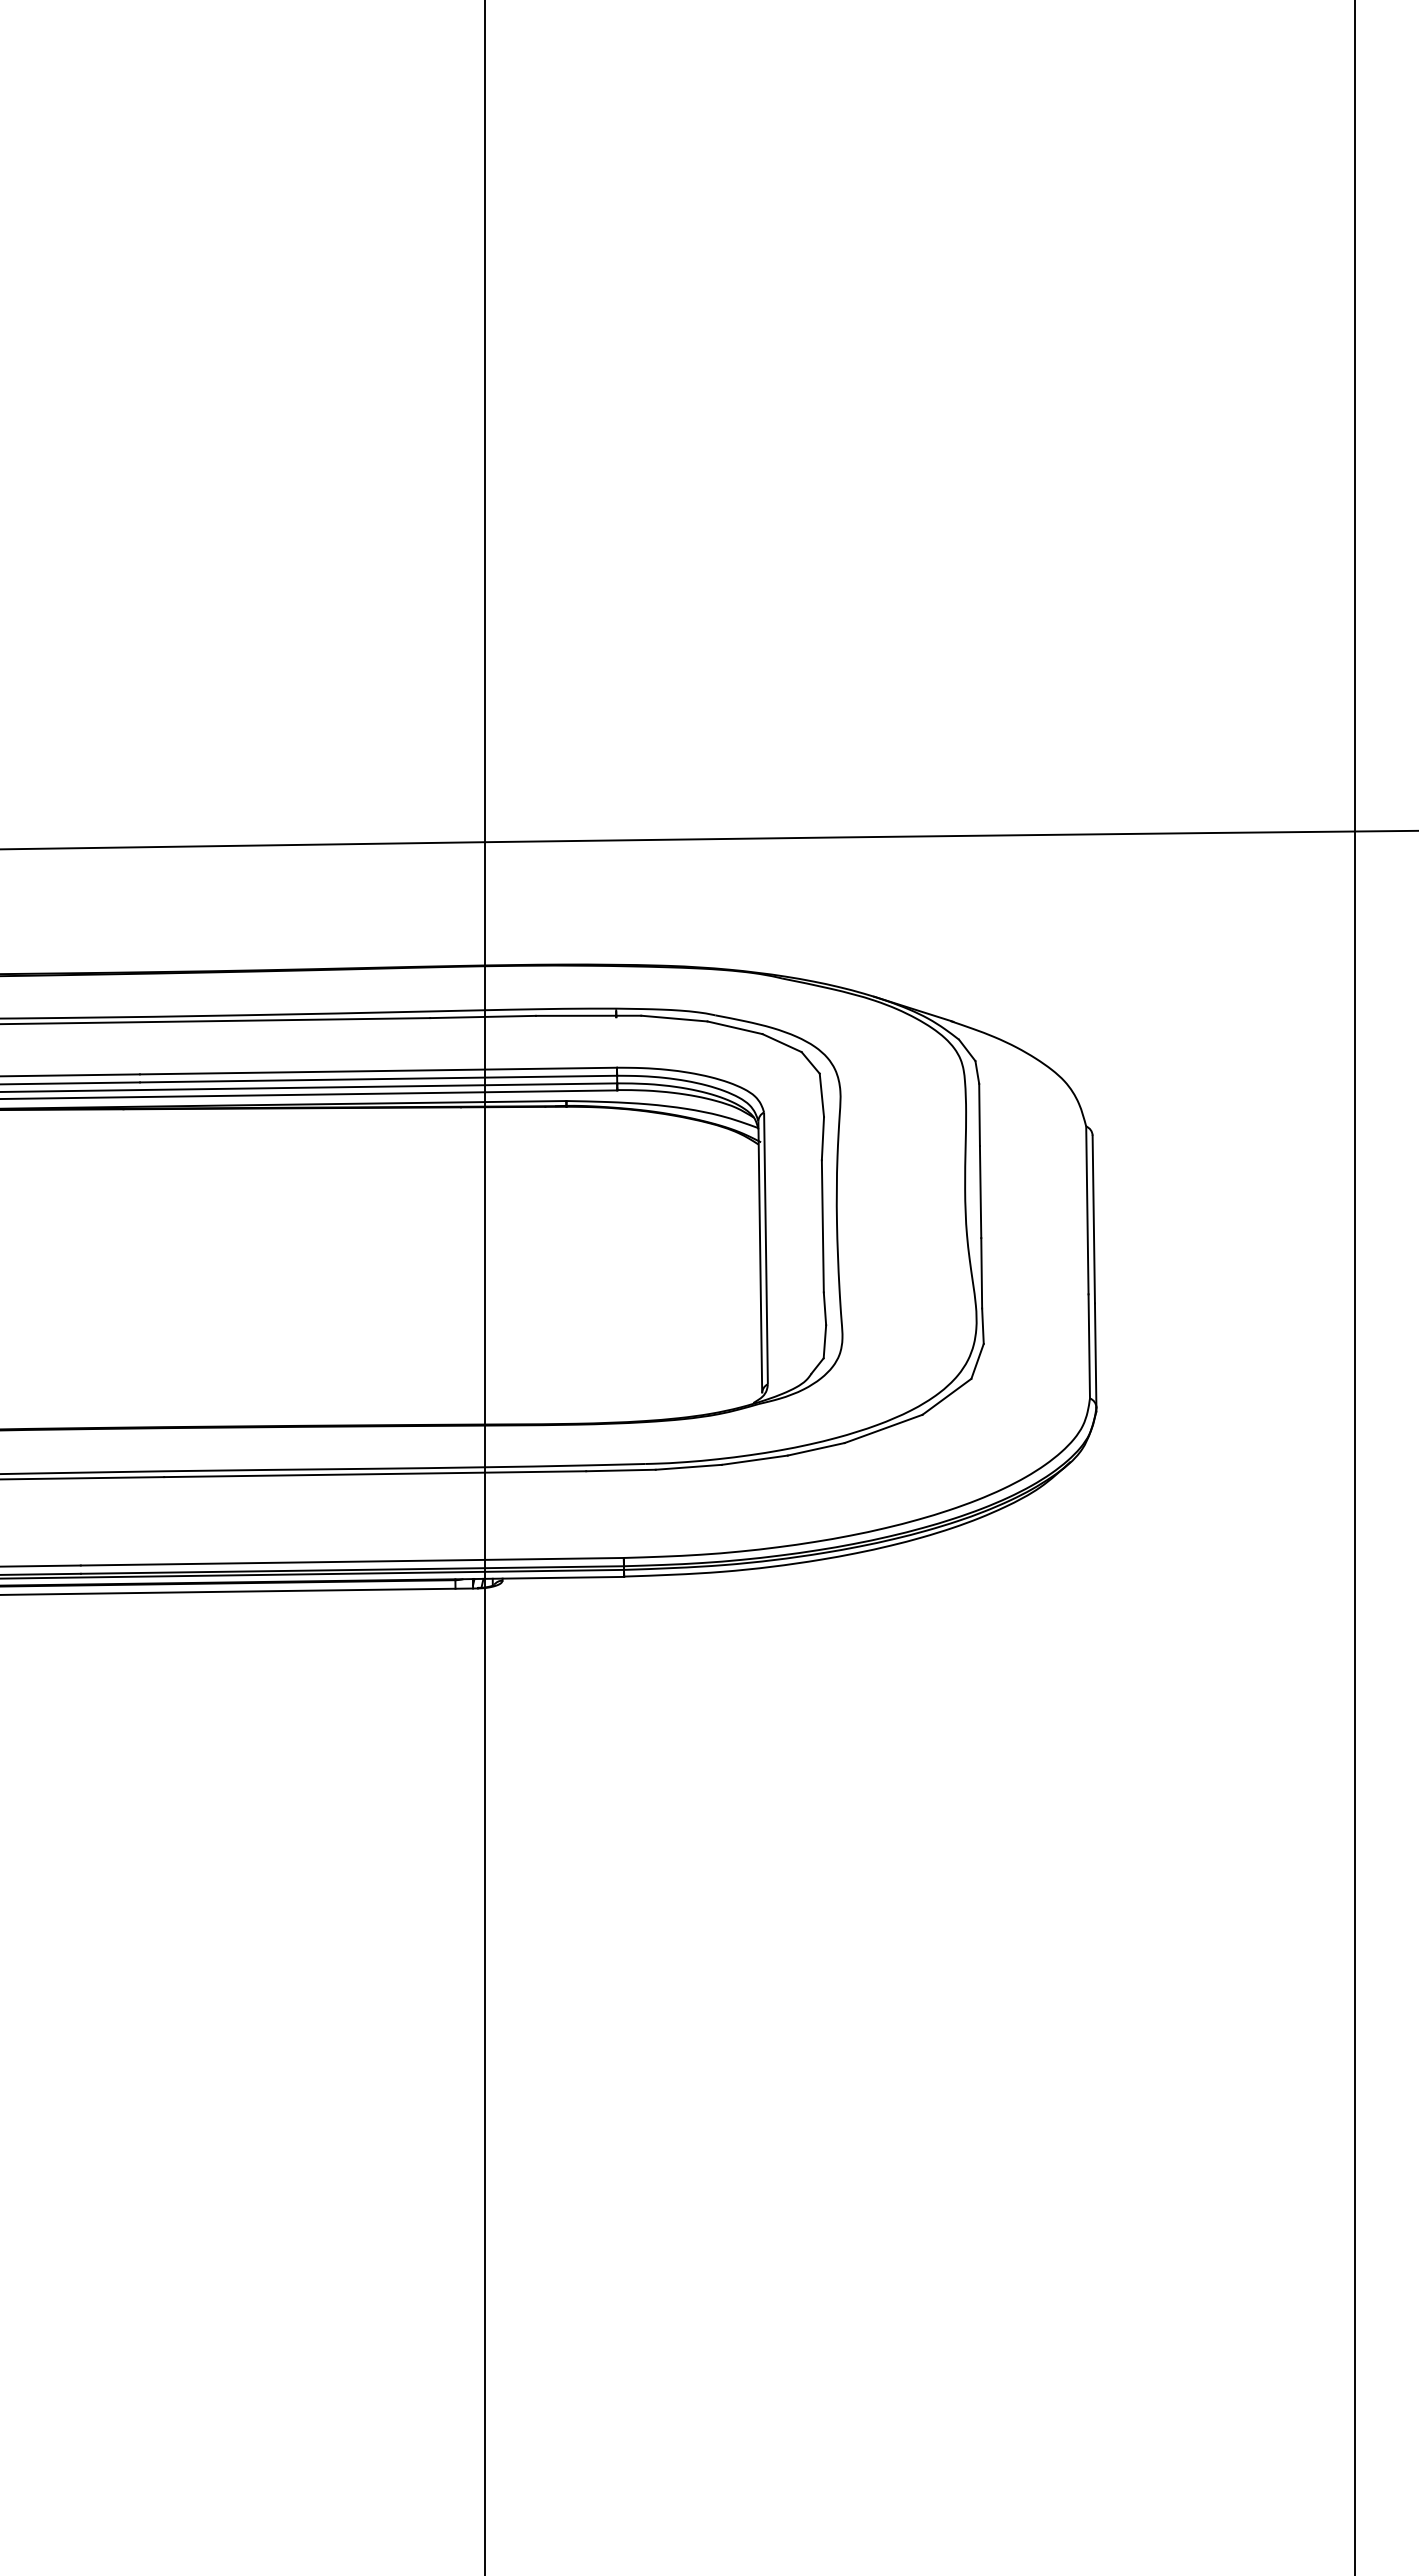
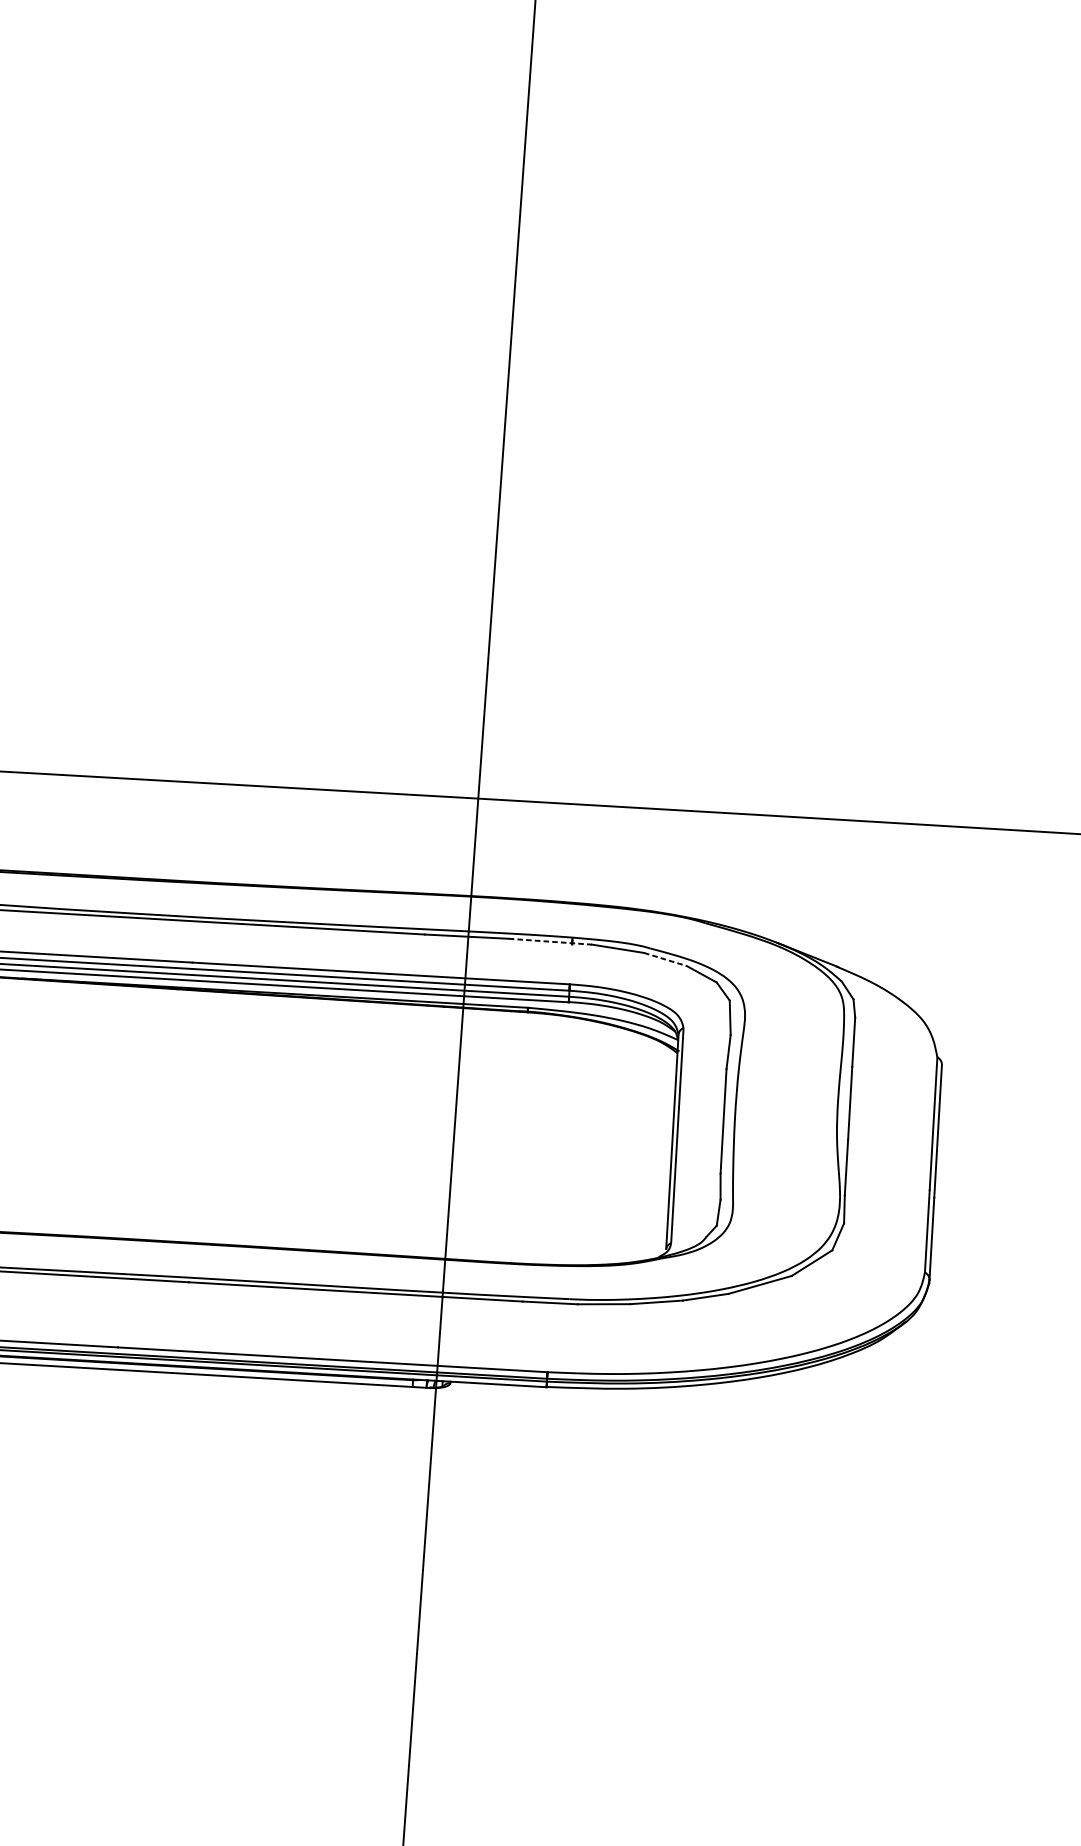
line: (588, 1015) -> (550, 941), solid -> dashed
line: (735, 1027) -> (665, 959), solid -> dashed

